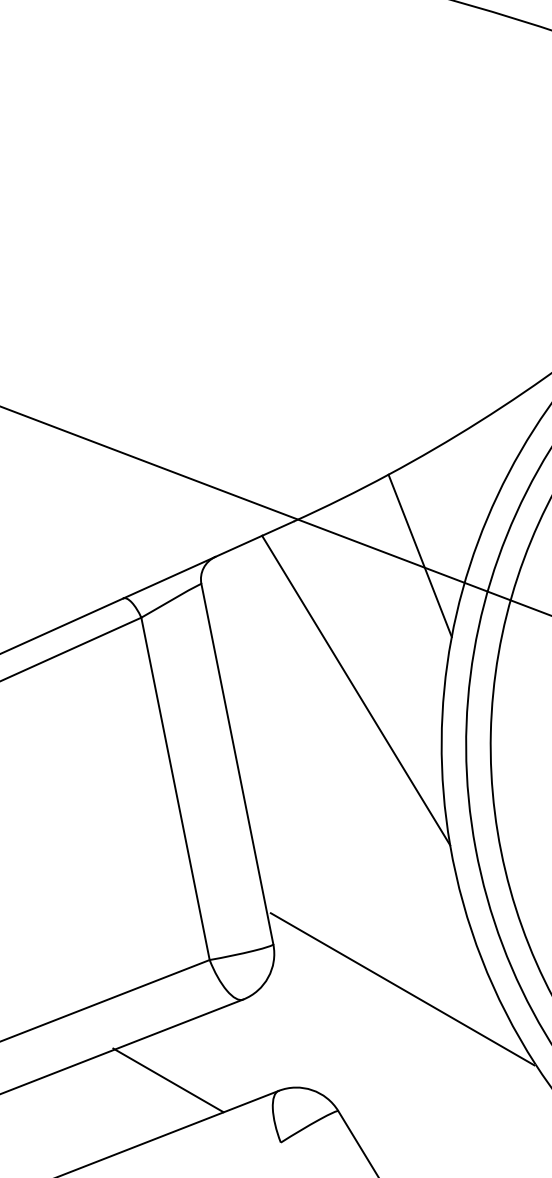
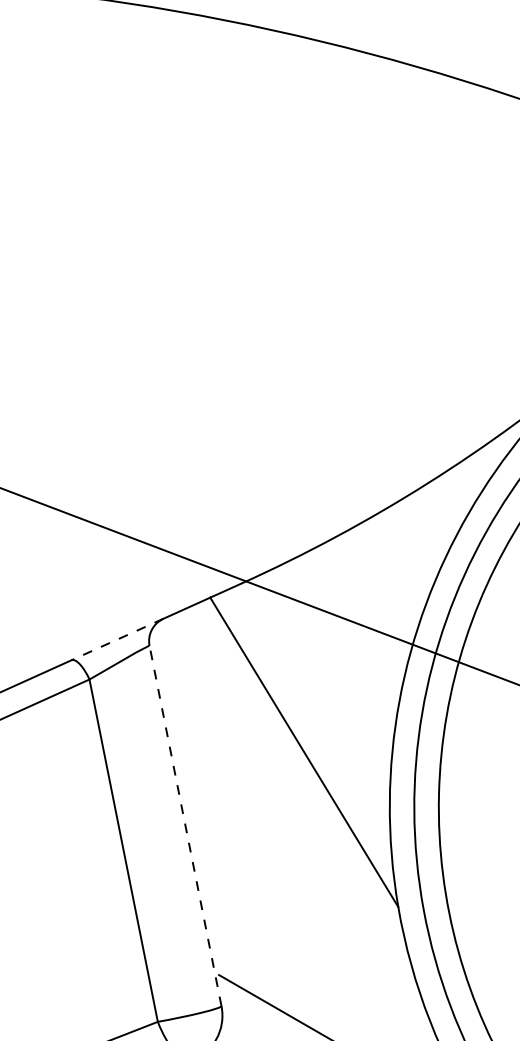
line: (419, 555) -> (367, 617), removed
line: (168, 577) -> (116, 639), solid -> dashed
line: (237, 764) -> (185, 826), solid -> dashed

